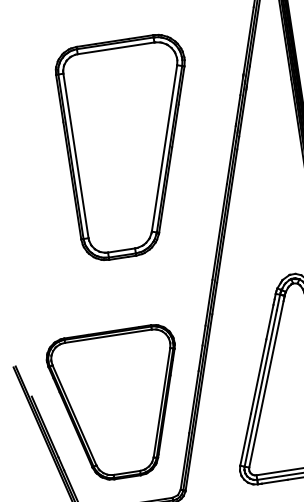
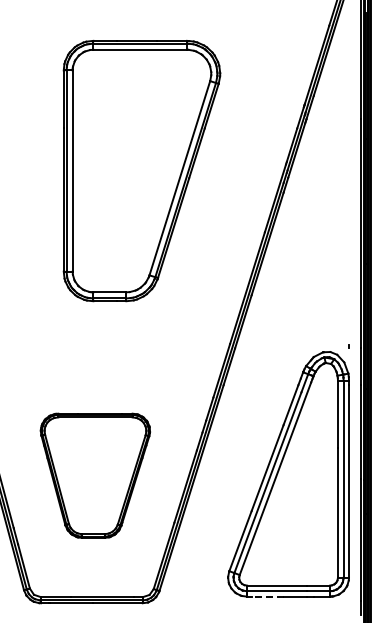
part: (132, 146) -> (141, 170), moved
part: (118, 404) -> (95, 475), size x0.7
line: (274, 481) -> (267, 596), solid -> dashed

